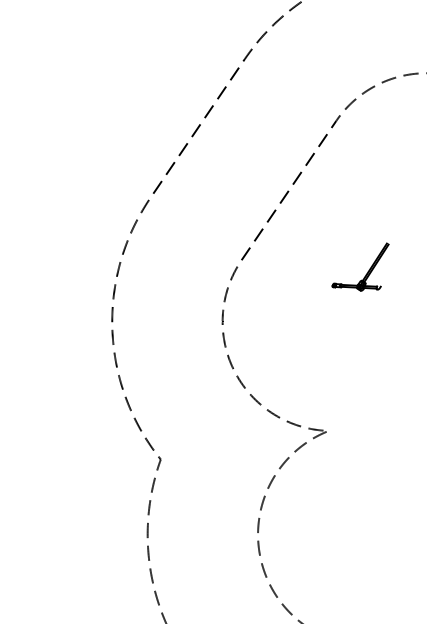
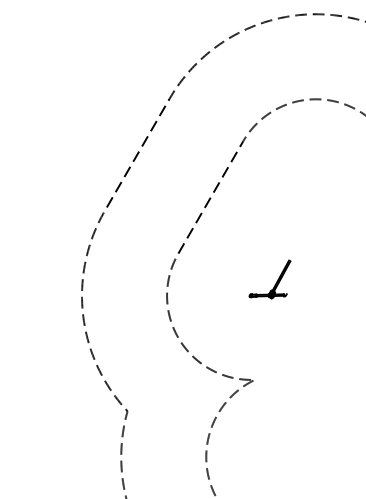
part: (367, 271) -> (275, 283), moved

